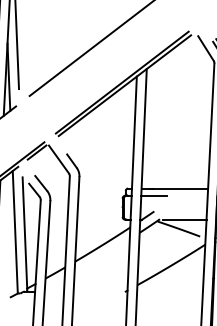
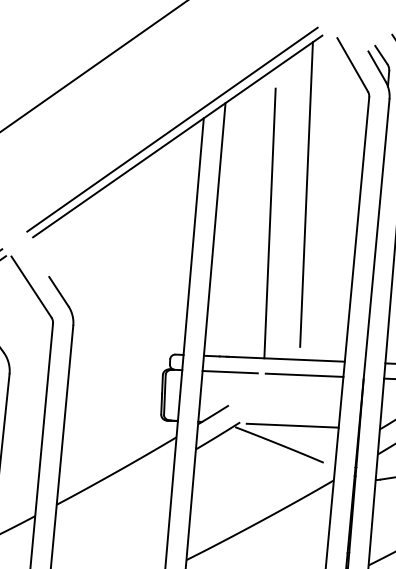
line: (186, 110) -> (305, 194), added
line: (170, 124) -> (270, 222), added
line: (189, 195) -> (304, 374), added

